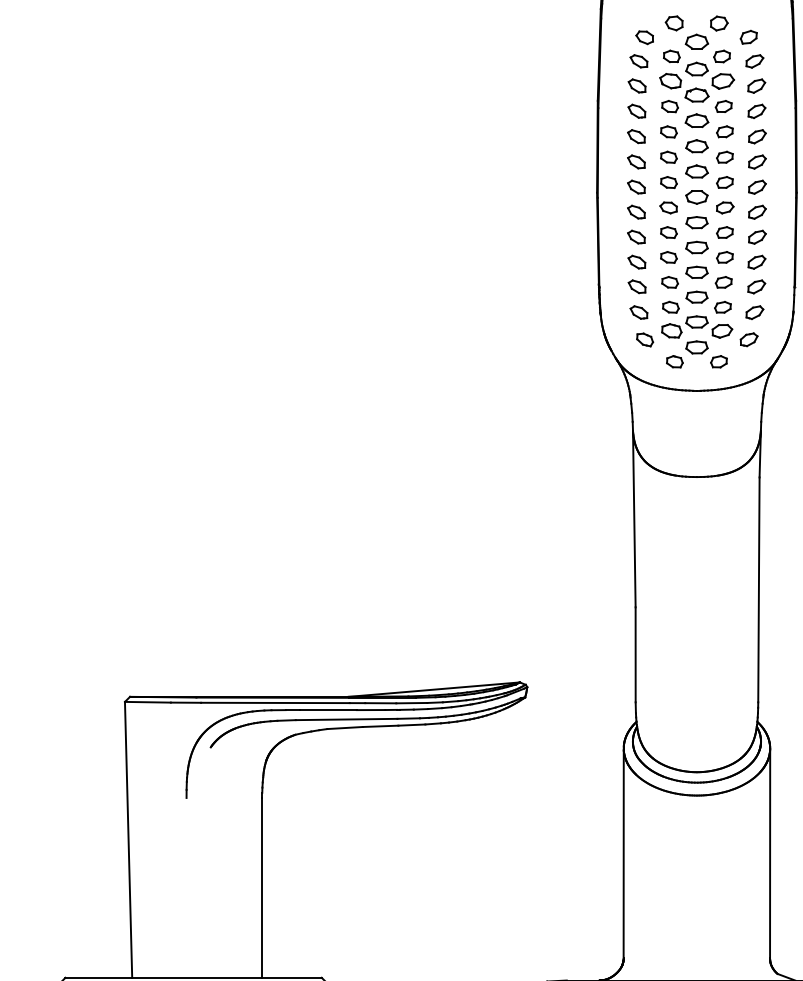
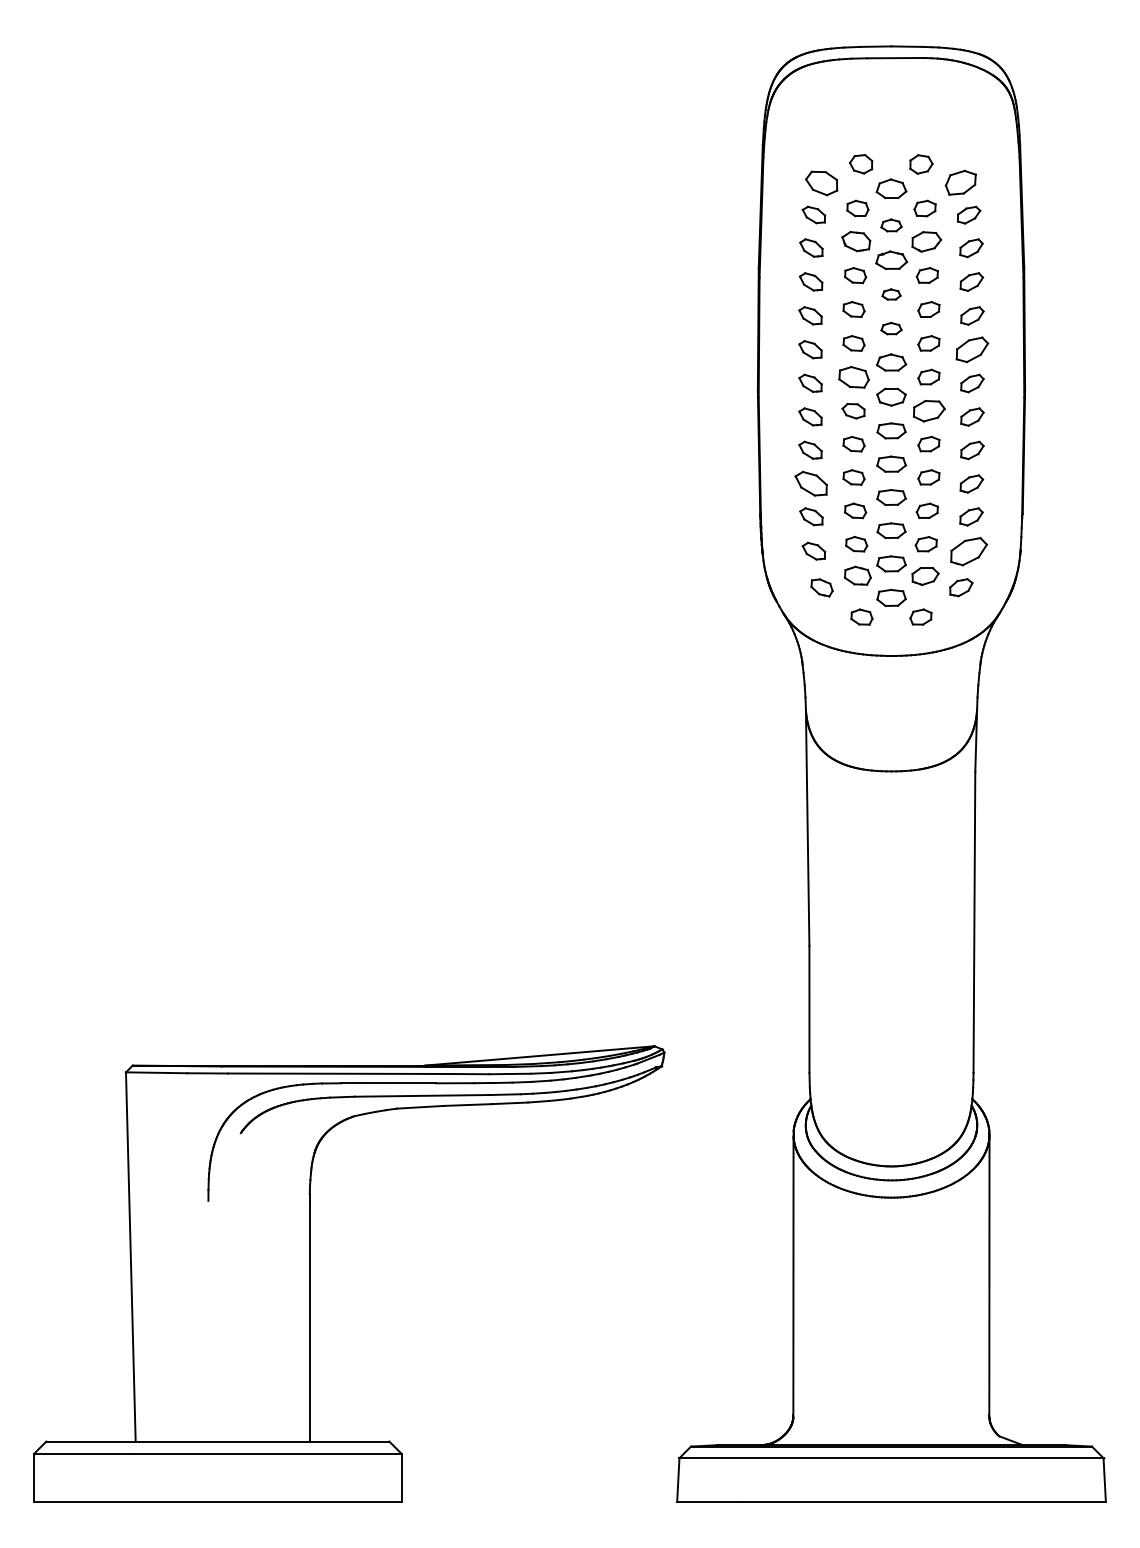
part: (644, 37) -> (821, 183), size x1.4
part: (748, 37) -> (960, 182), size x1.4
part: (696, 69) -> (891, 225), size x0.7
part: (696, 120) -> (891, 294), size x0.6
part: (696, 146) -> (891, 328), size x0.7
part: (757, 161) -> (972, 349), size x1.4
part: (668, 181) -> (853, 376), size x1.4
part: (725, 208) -> (929, 411), size x1.4
part: (636, 261) -> (810, 483), size x1.4
part: (754, 312) -> (968, 550), size x1.6

